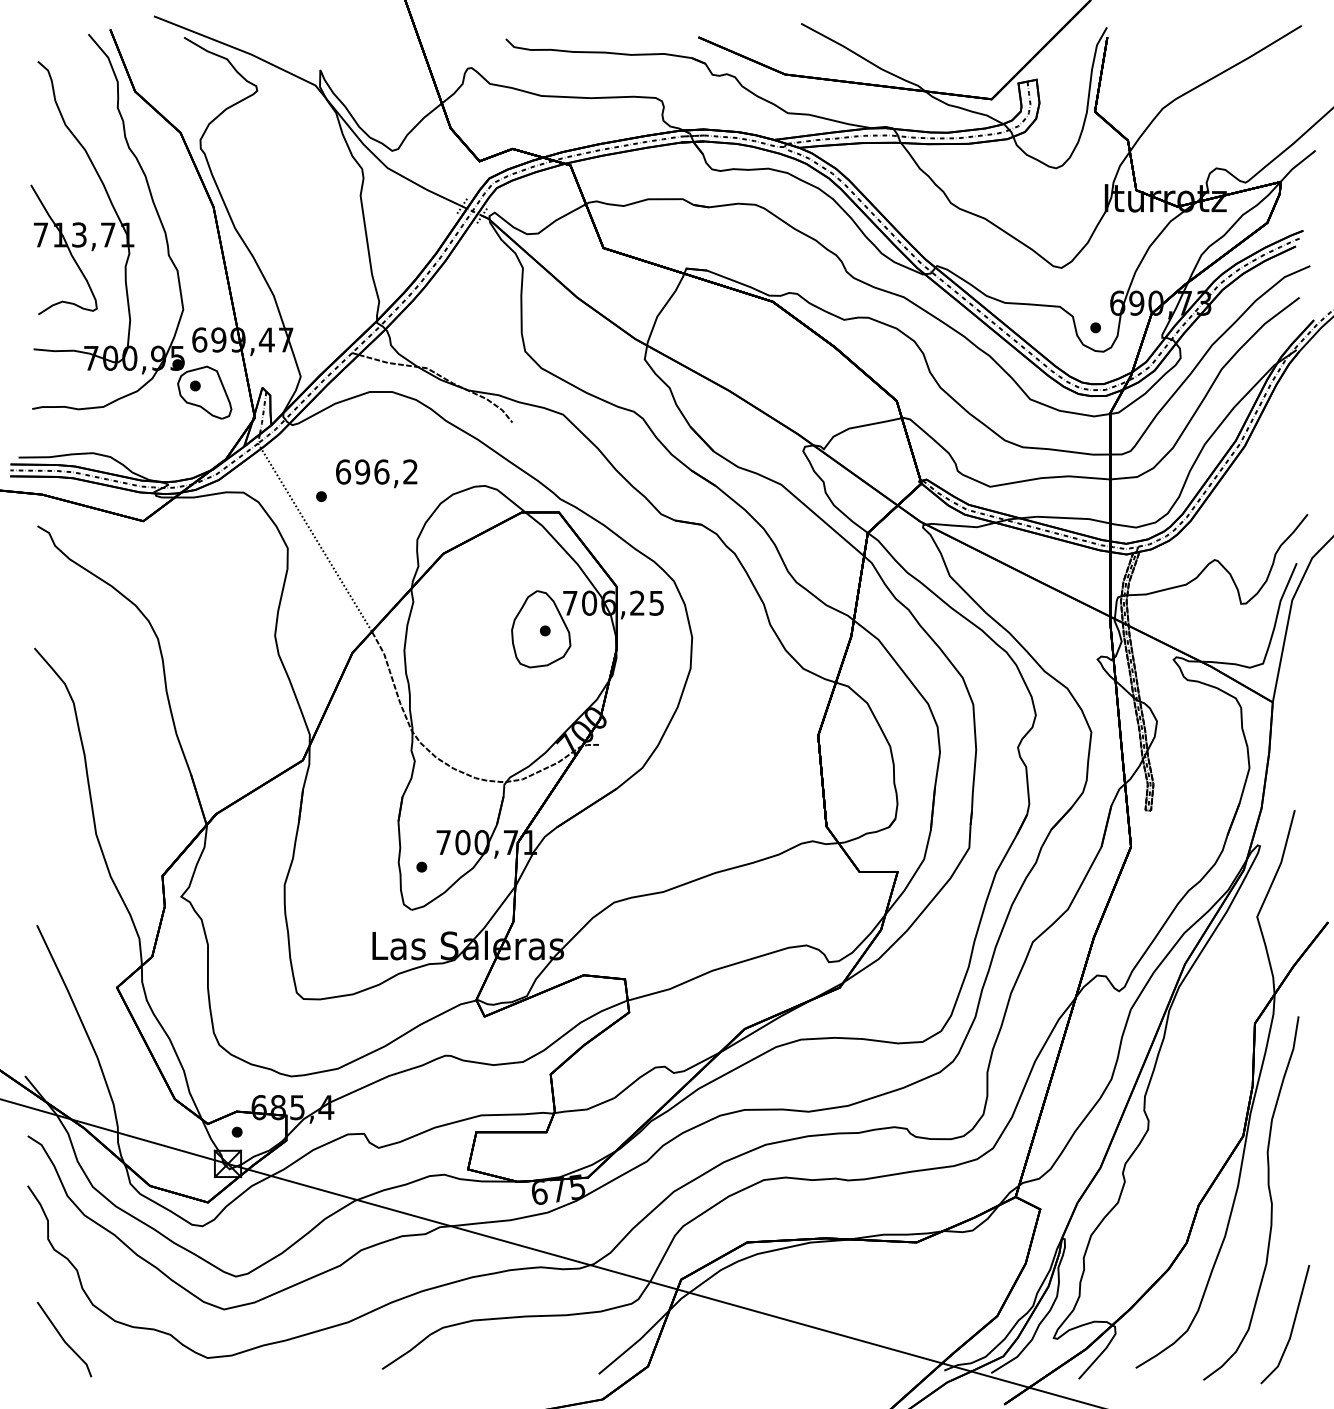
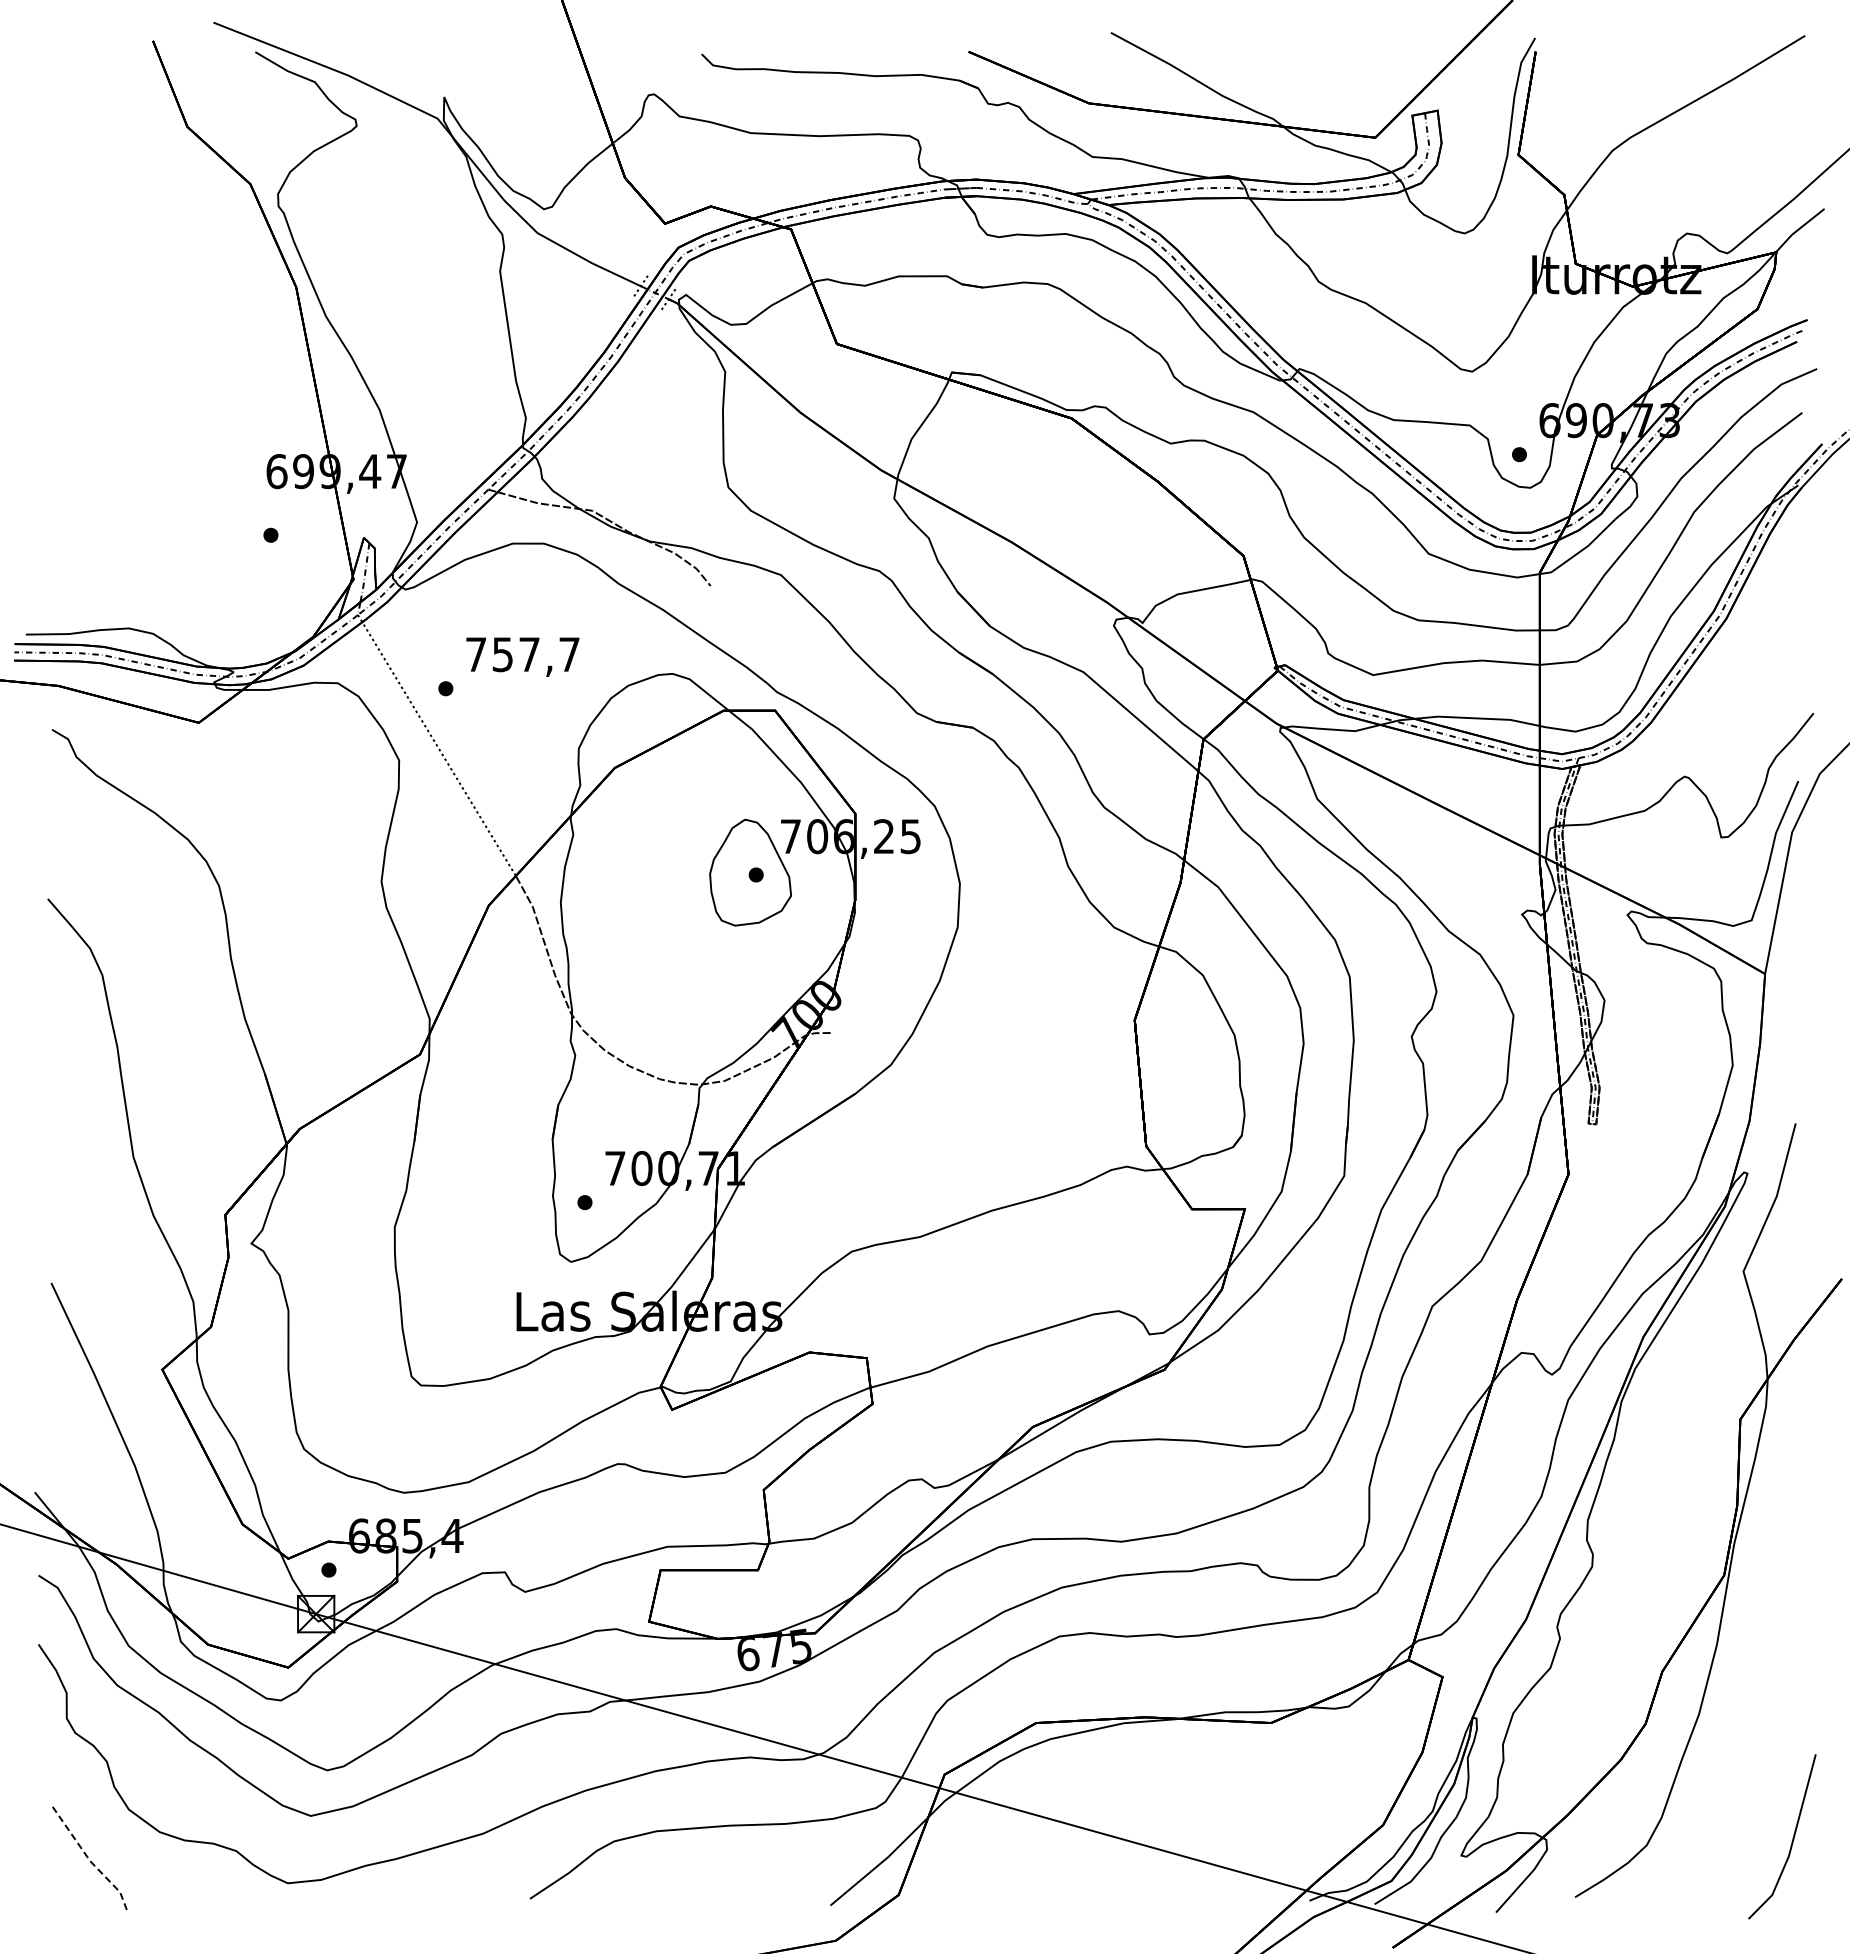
part: (130, 226) -> (181, 314), removed
text: (376, 471) -> (522, 654), 696,2 -> 757,7
curve: (1269, 1195) -> (1760, 1657), removed
line: (64, 1340) -> (89, 1859), solid -> dashed

